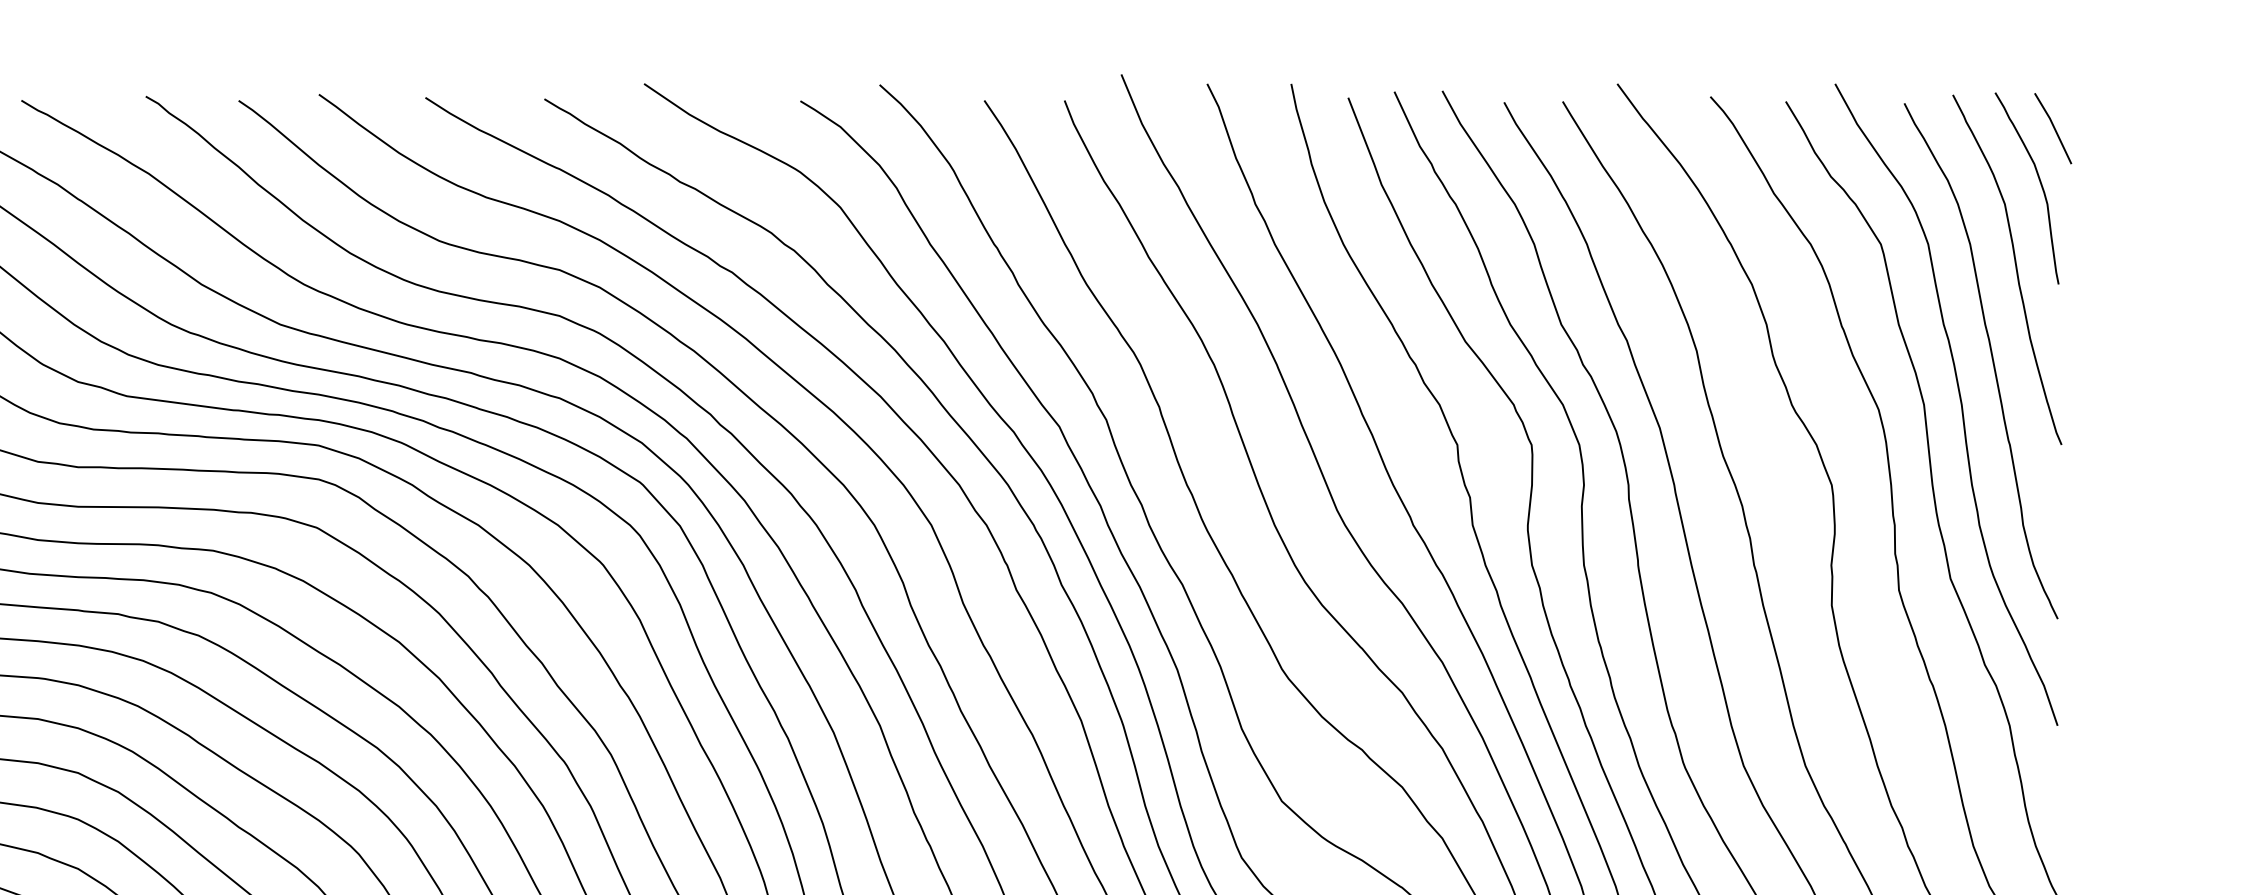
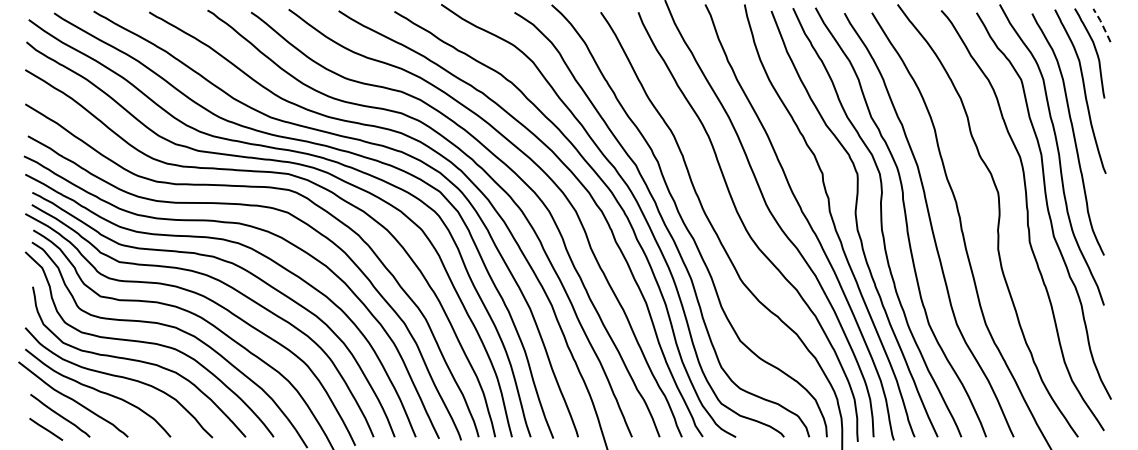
line: (2054, 126) -> (1102, 24), solid -> dashed

